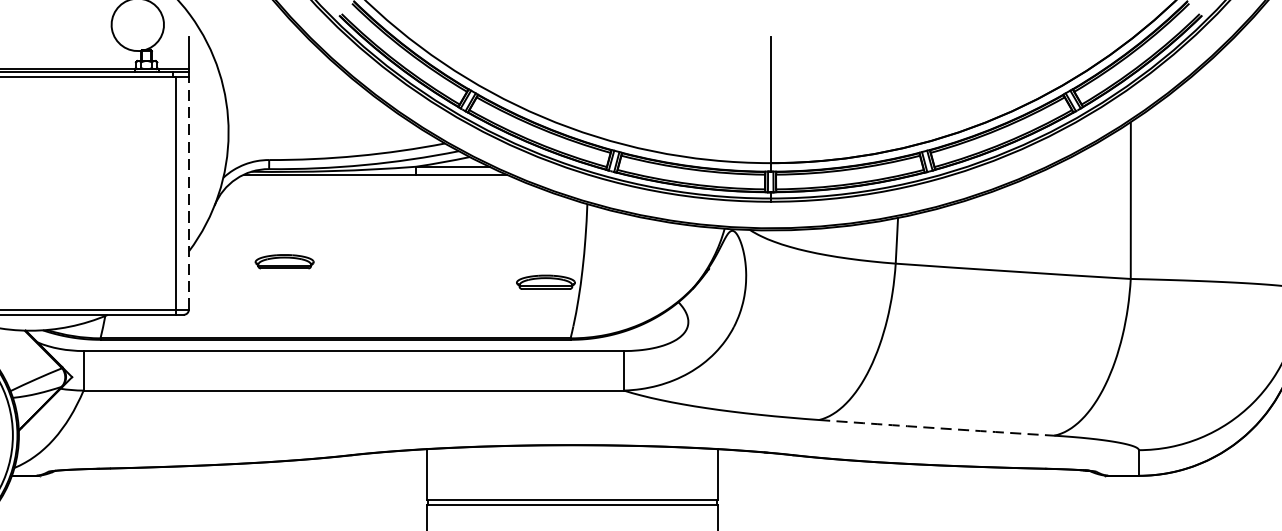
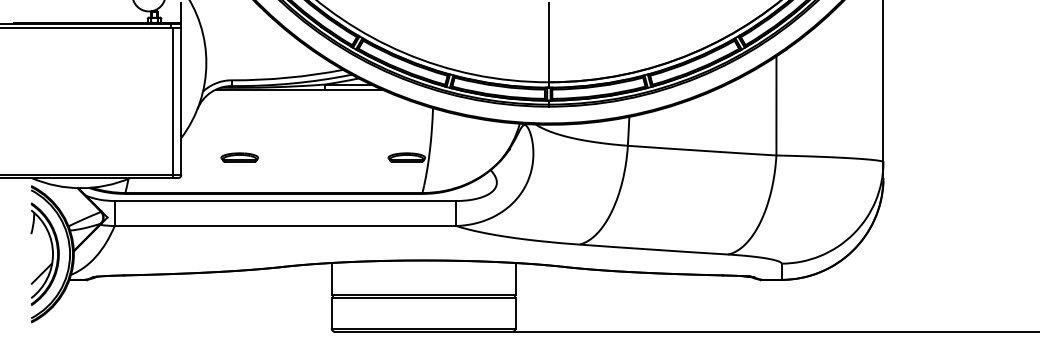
line: (189, 193) -> (181, 101), dashed -> solid
part: (284, 261) -> (239, 157), moved
arc: (936, 427) -> (653, 249), dashed -> solid

